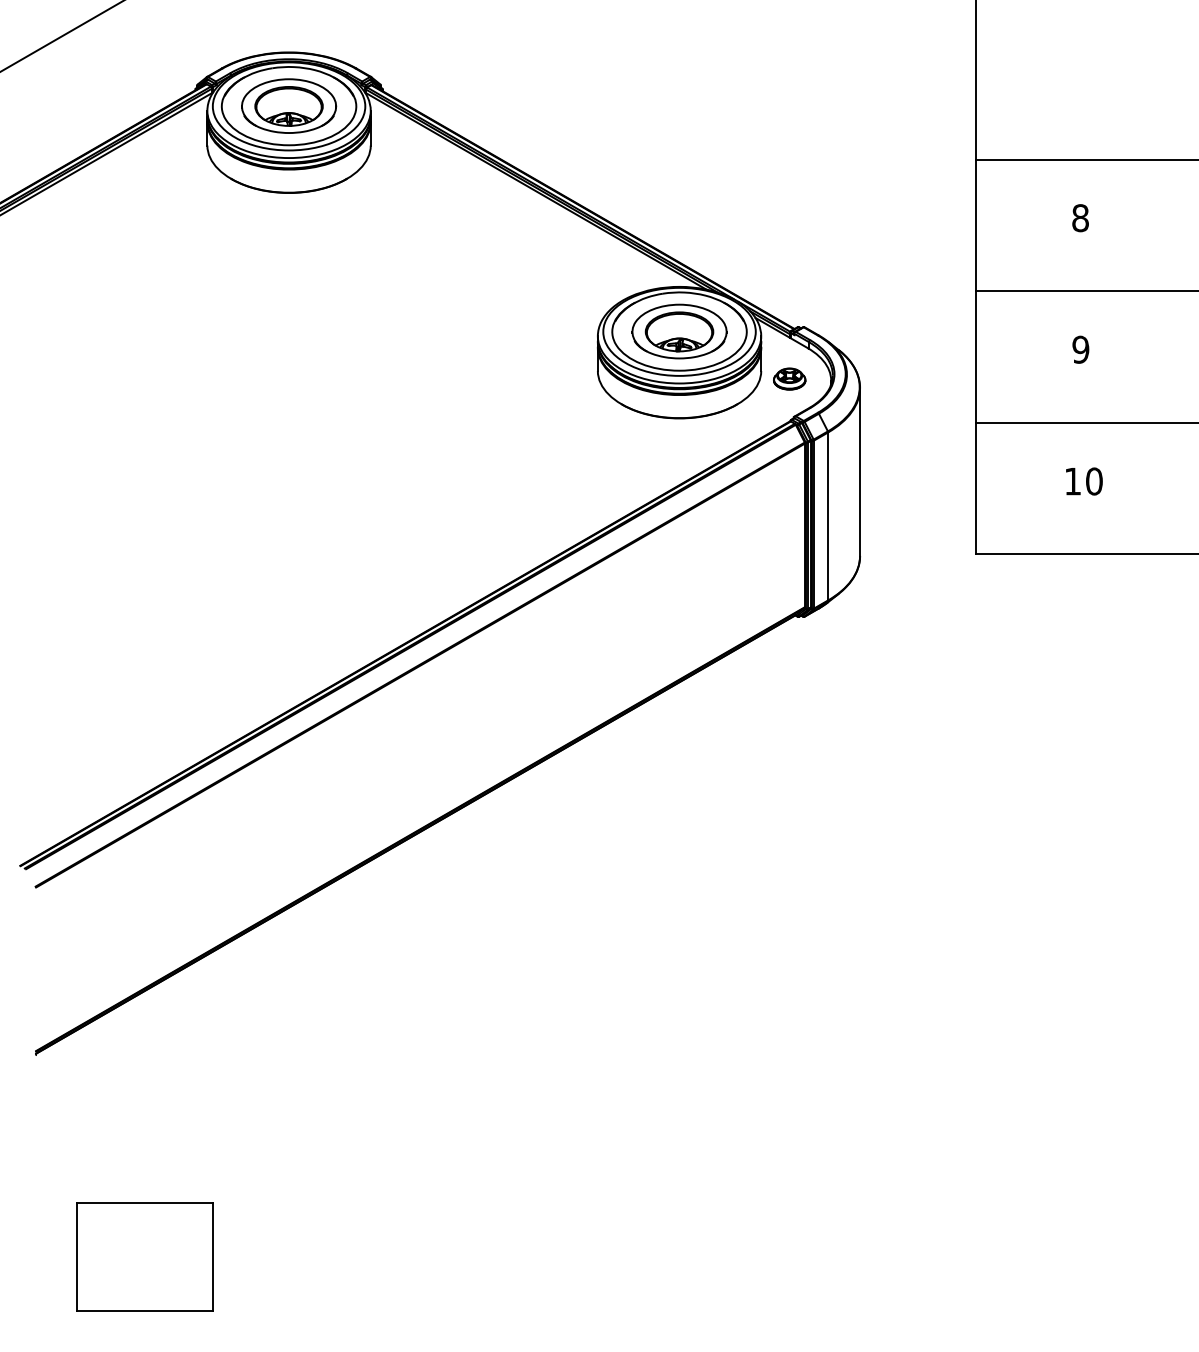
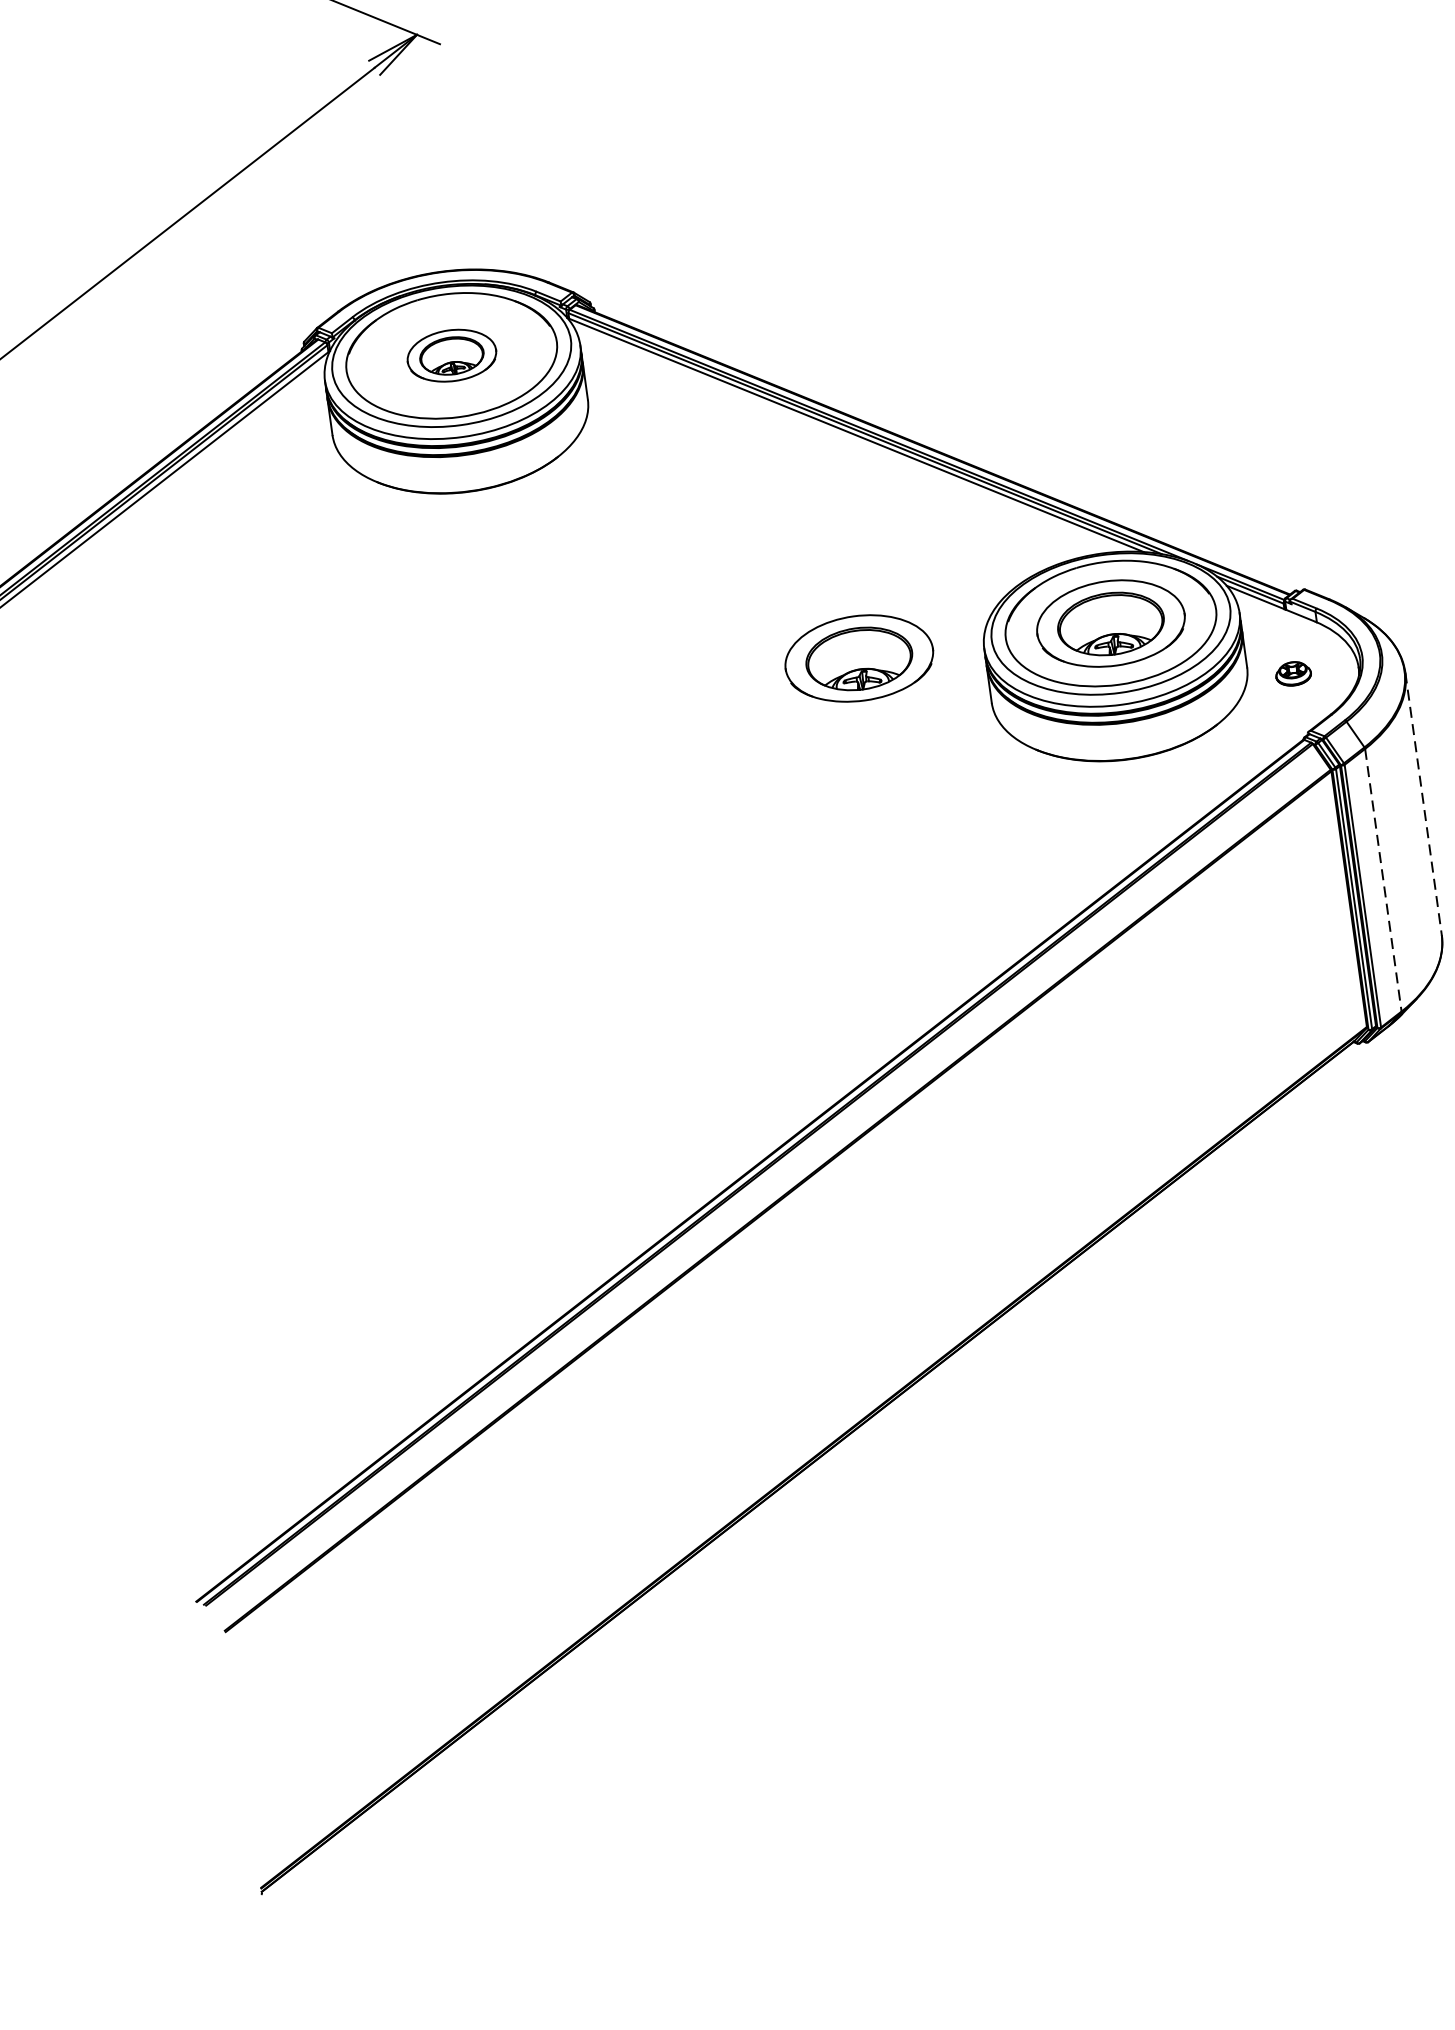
part: (289, 105) -> (452, 354), size x0.6
part: (518, 331) -> (859, 658), added
part: (789, 378) -> (1292, 673), size x0.7
line: (860, 472) -> (1424, 804), solid -> dashed
line: (828, 516) -> (1383, 880), solid -> dashed

